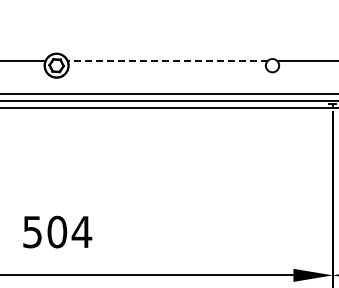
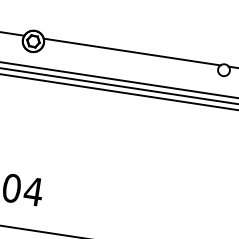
line: (167, 60) -> (132, 51), dashed -> solid

